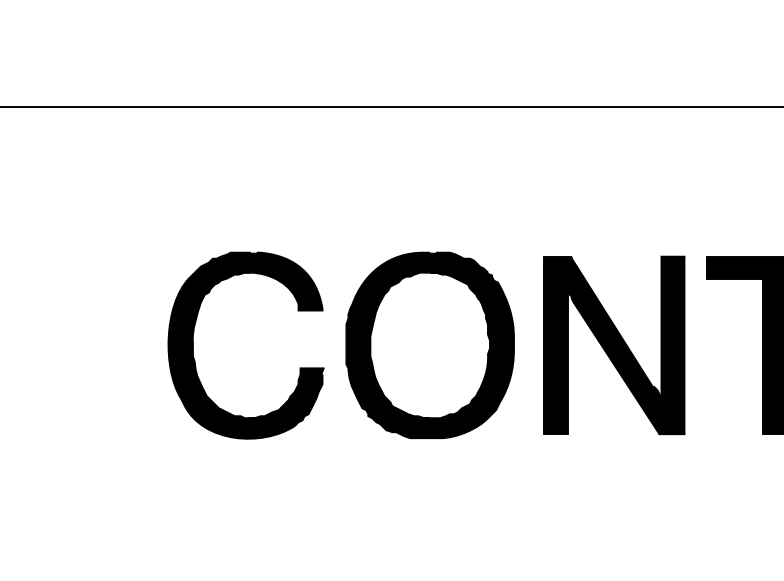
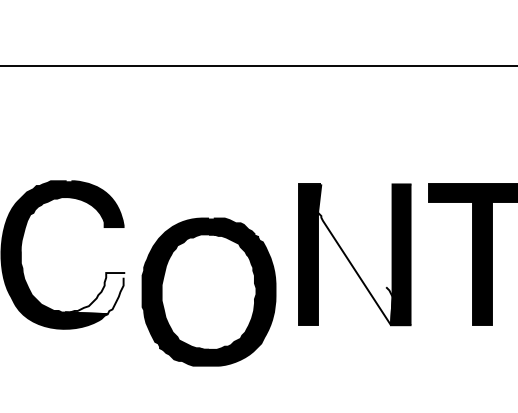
part: (429, 345) -> (208, 292), moved
fill: (614, 345) -> (355, 254), removed
fill: (286, 394) -> (95, 293), removed

